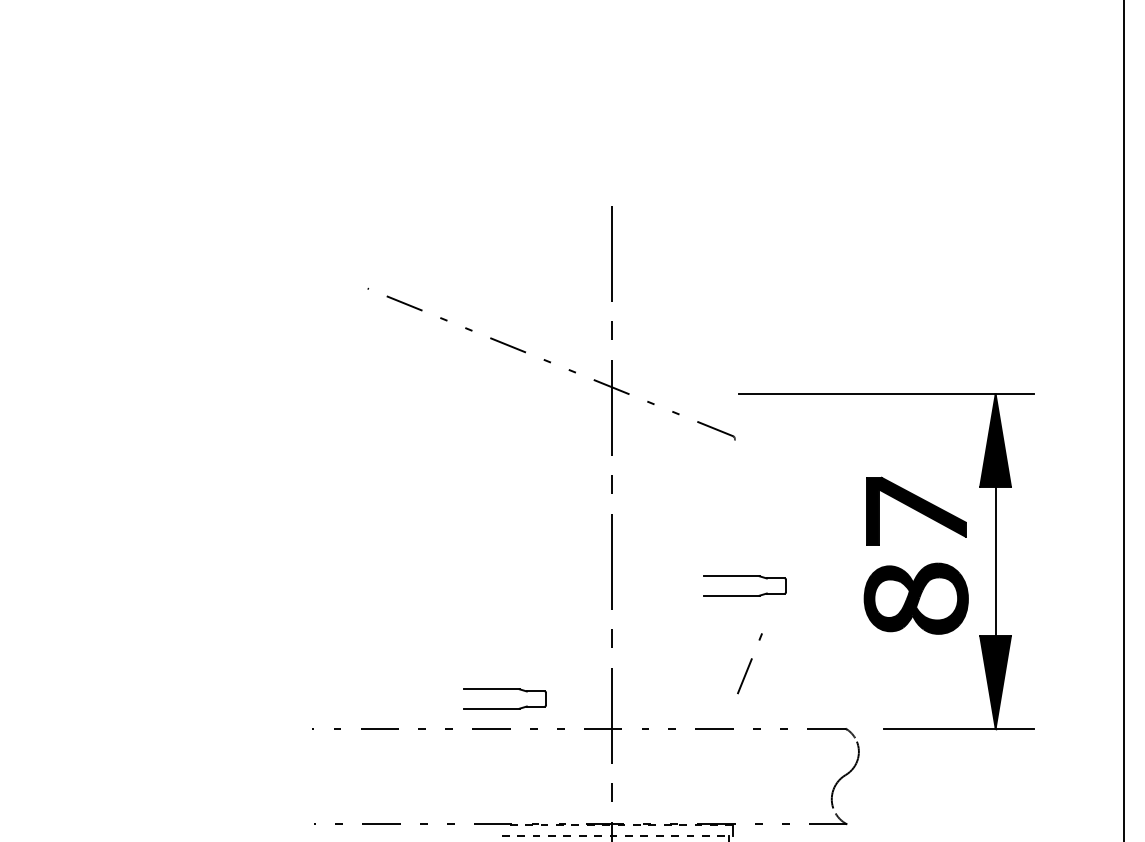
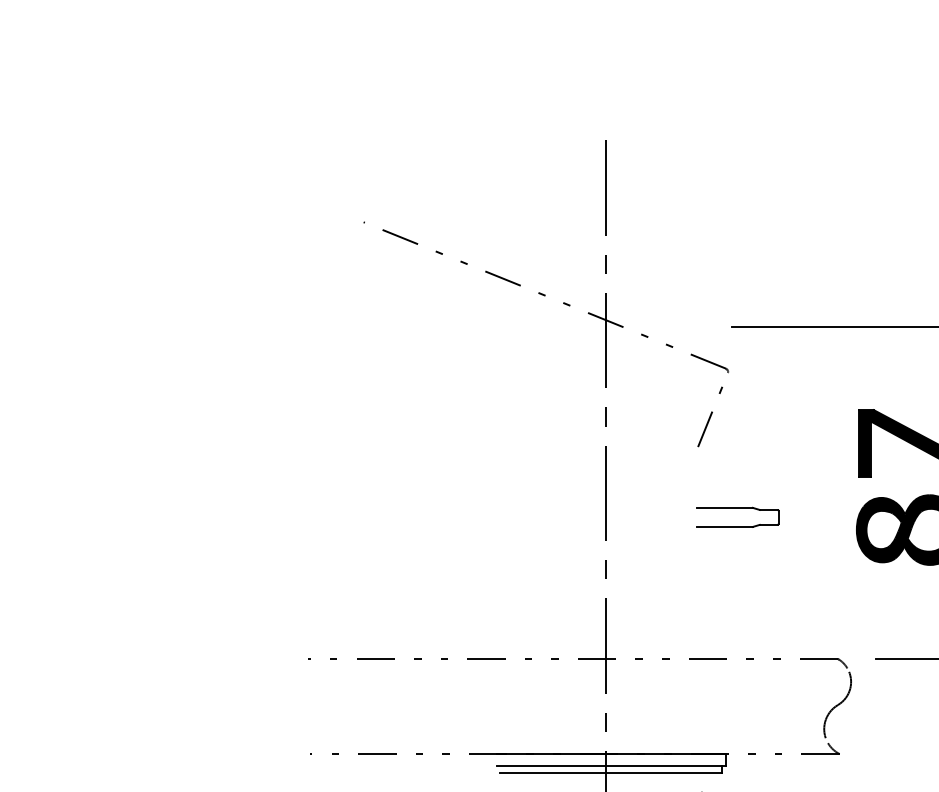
line: (749, 663) -> (709, 416), moved
part: (504, 689) -> (499, 620), removed
line: (617, 824) -> (611, 754), dashed -> solid
line: (617, 836) -> (611, 765), dashed -> solid

